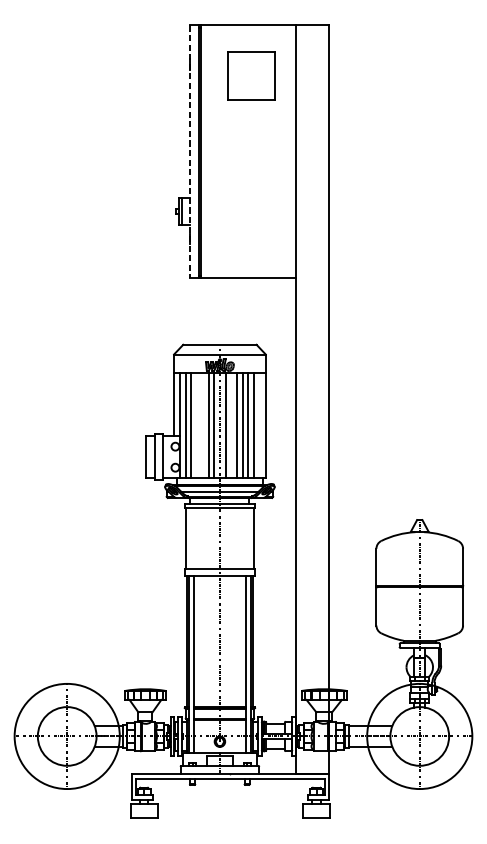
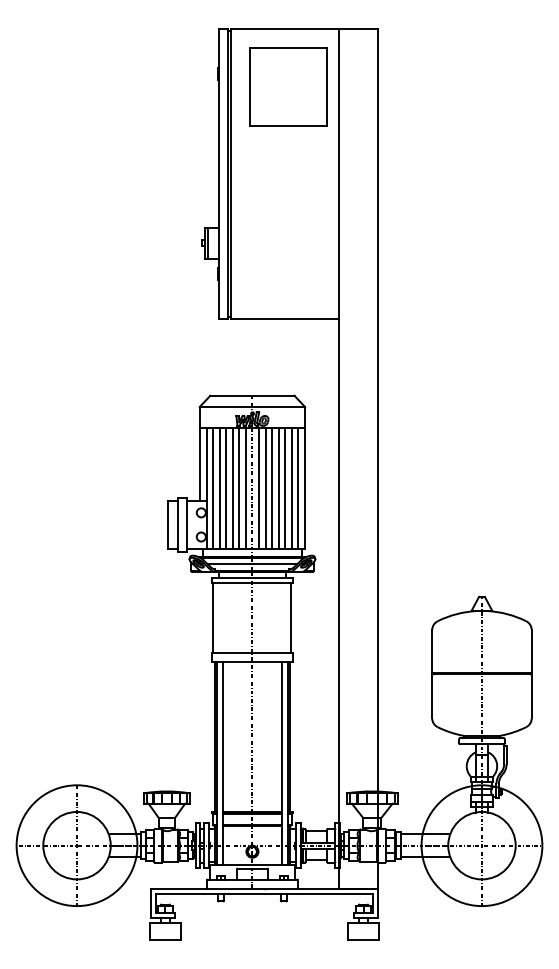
part: (251, 75) -> (288, 86), size x1.43
line: (190, 152) -> (218, 174), dashed -> solid
line: (197, 425) -> (226, 488), added
line: (202, 425) -> (232, 488), added
line: (231, 425) -> (265, 488), added
line: (260, 425) -> (298, 488), added

